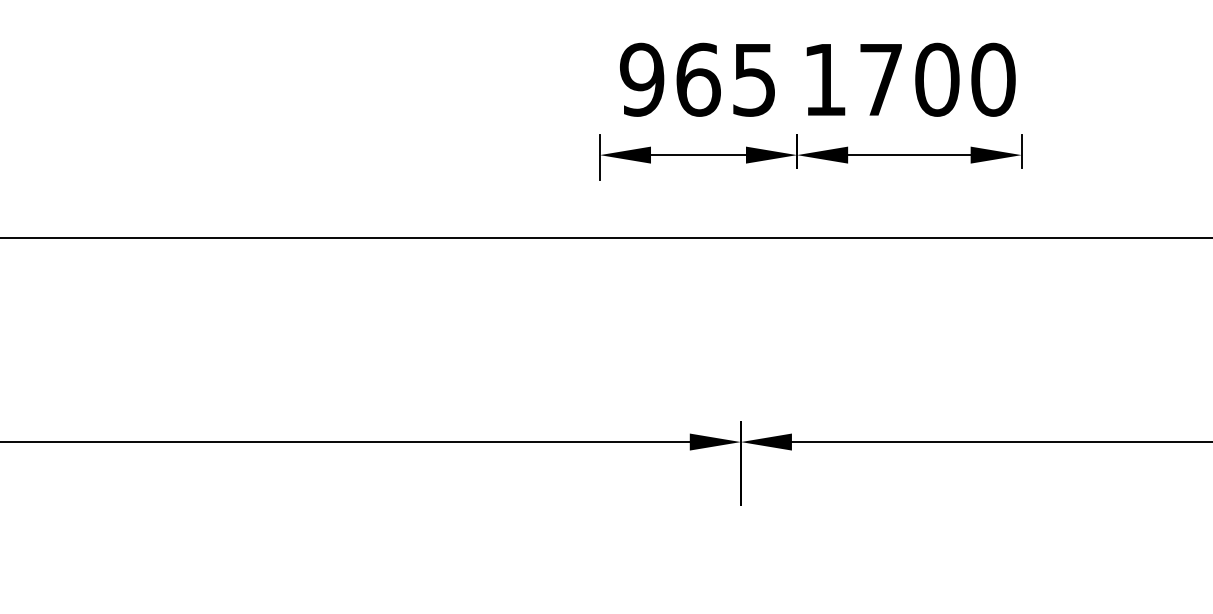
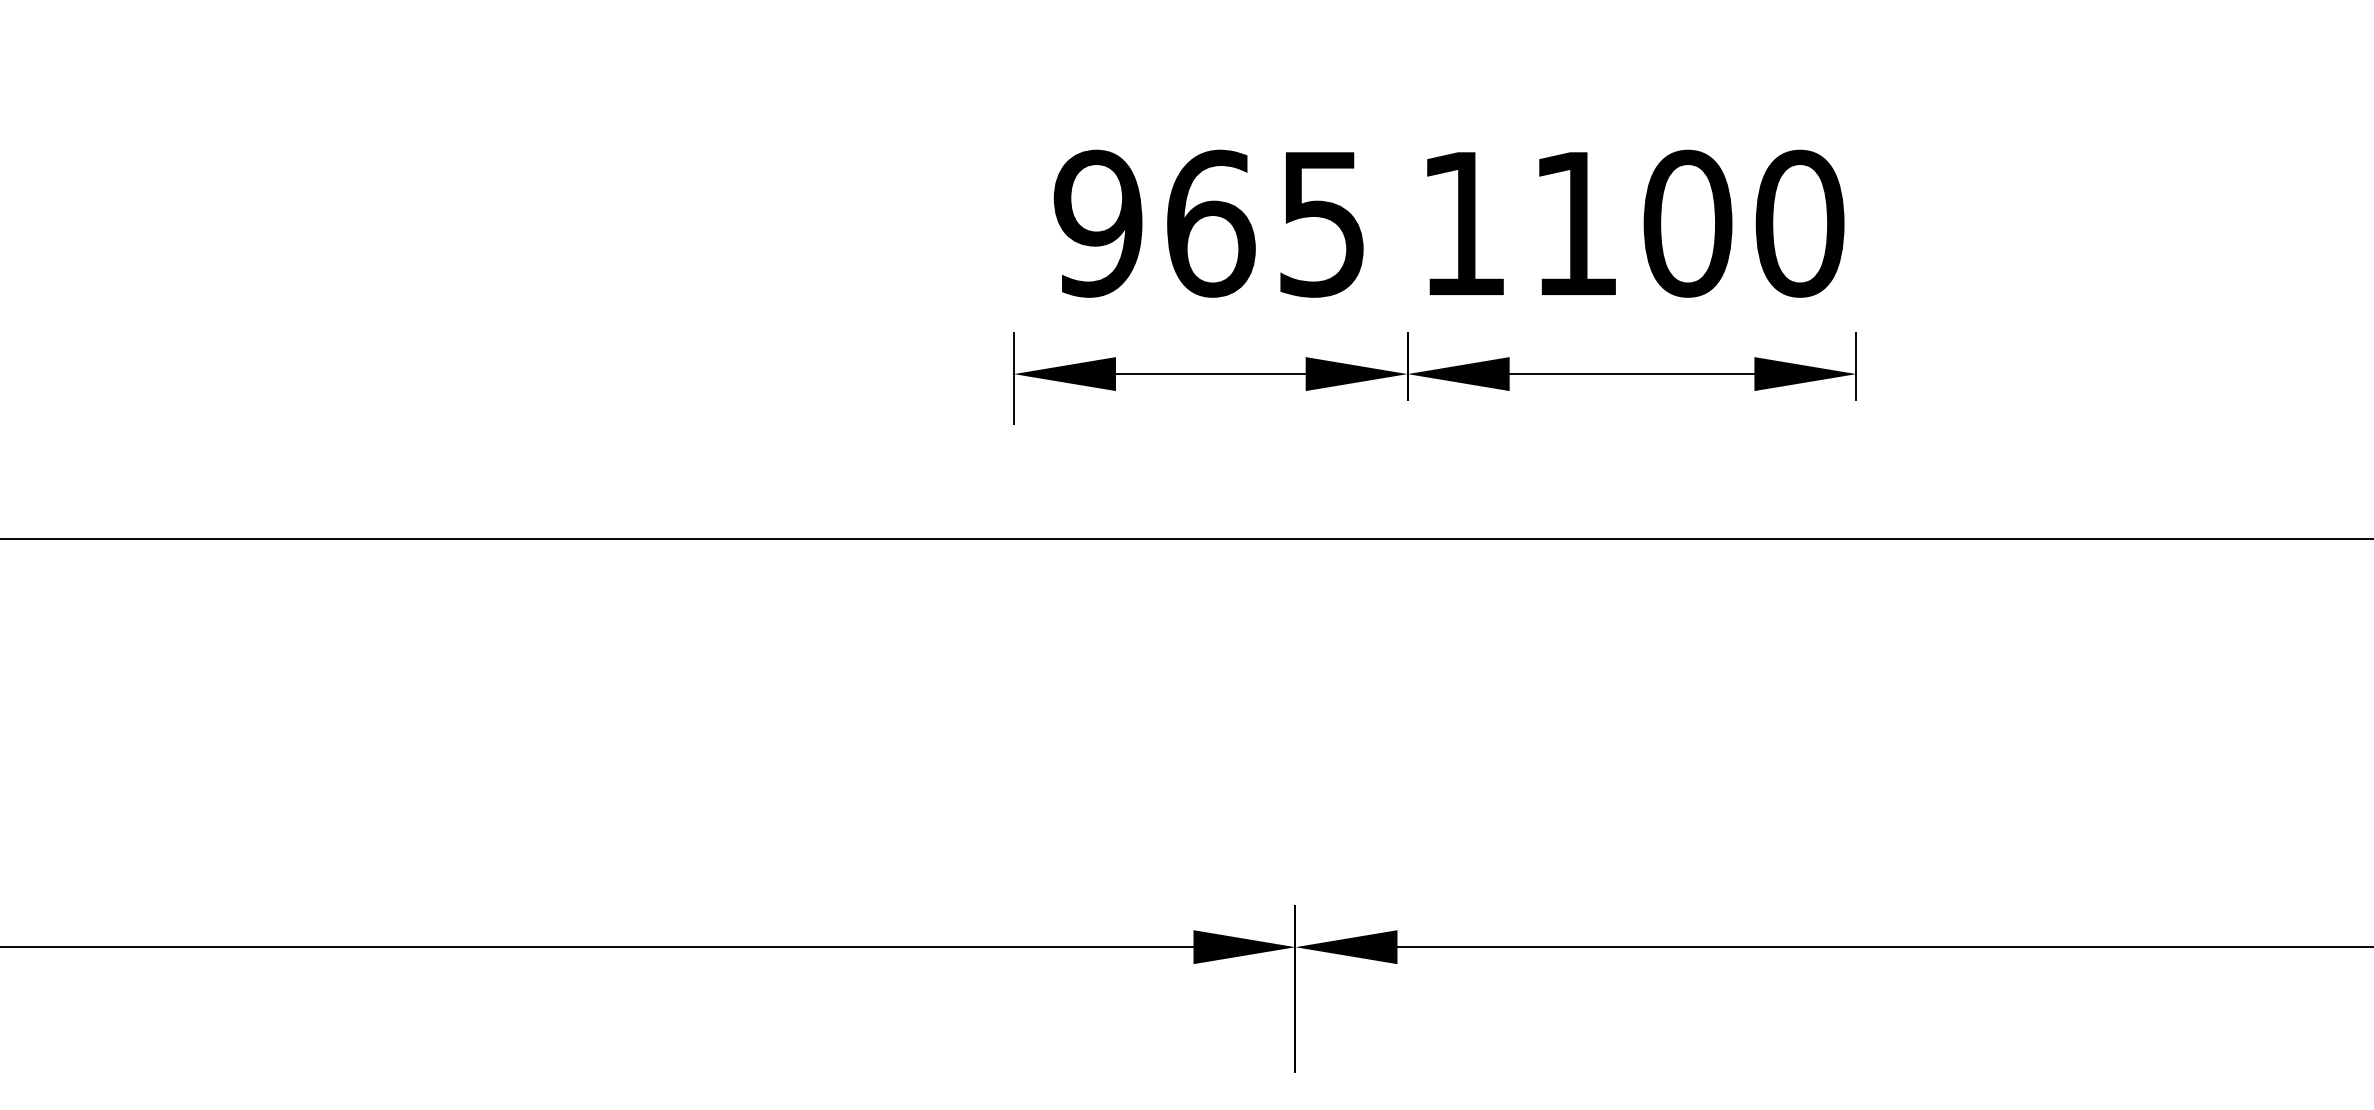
text: (880, 79) -> (1574, 223), 1700 -> 1100

